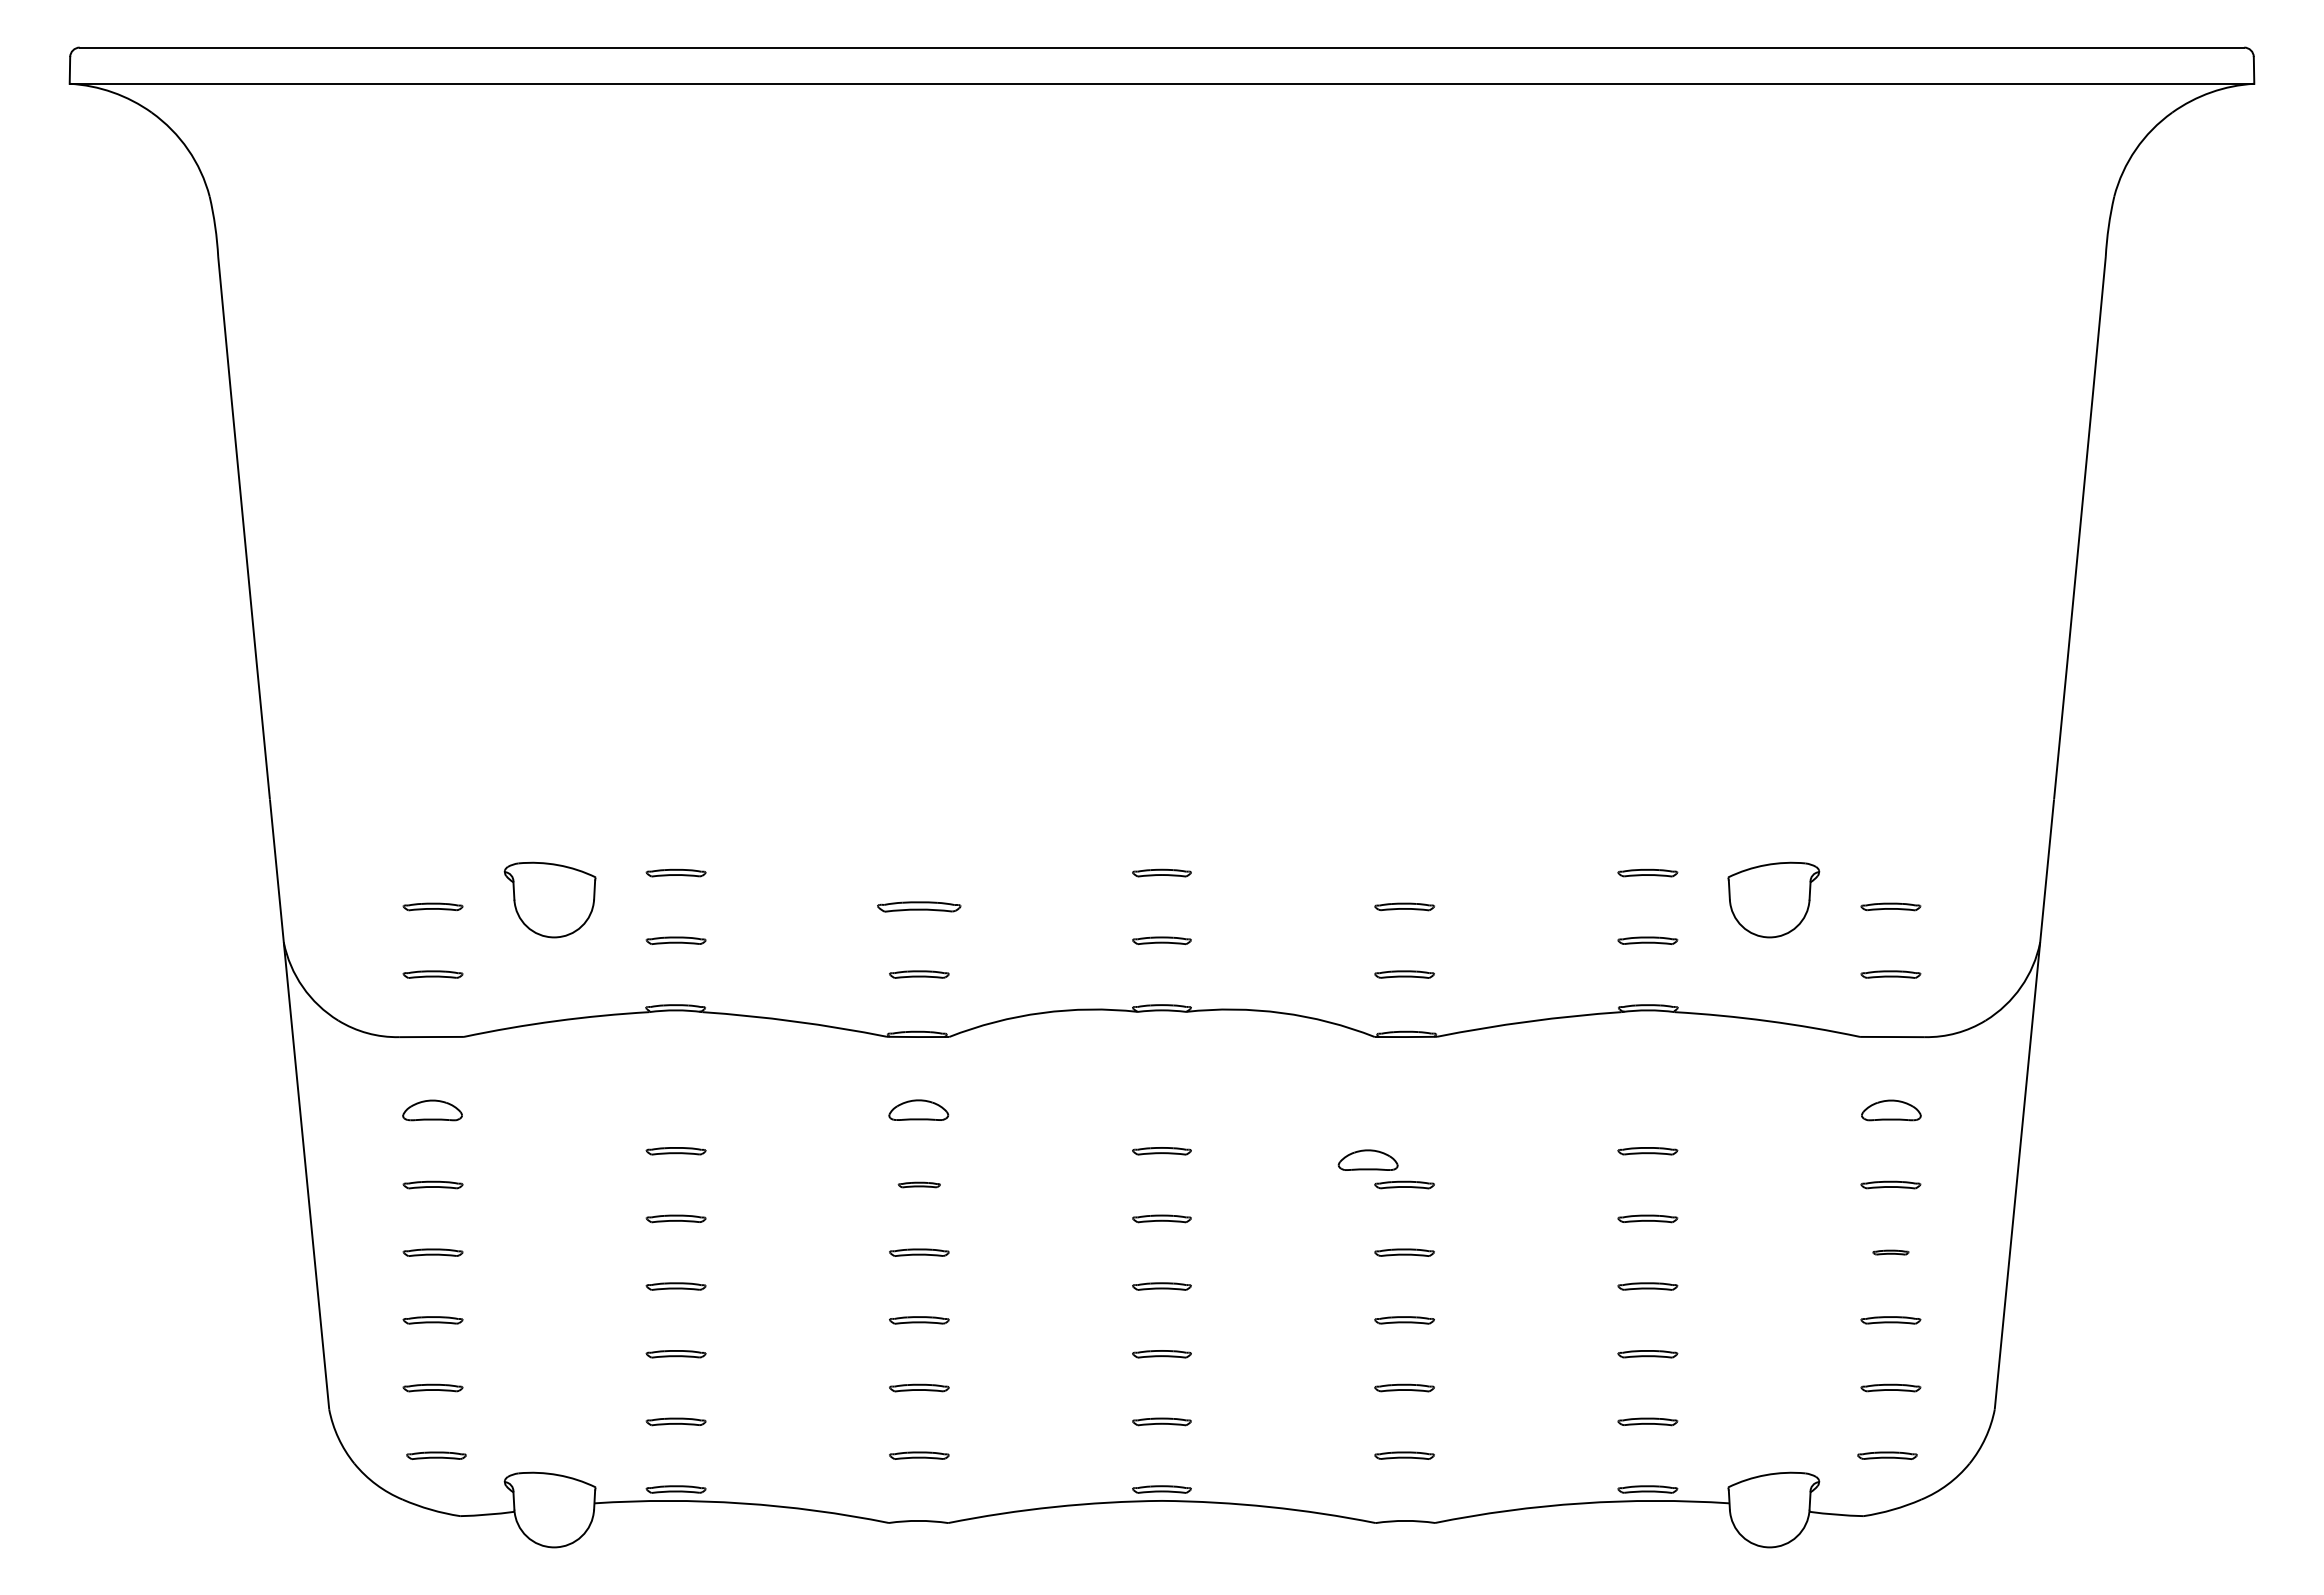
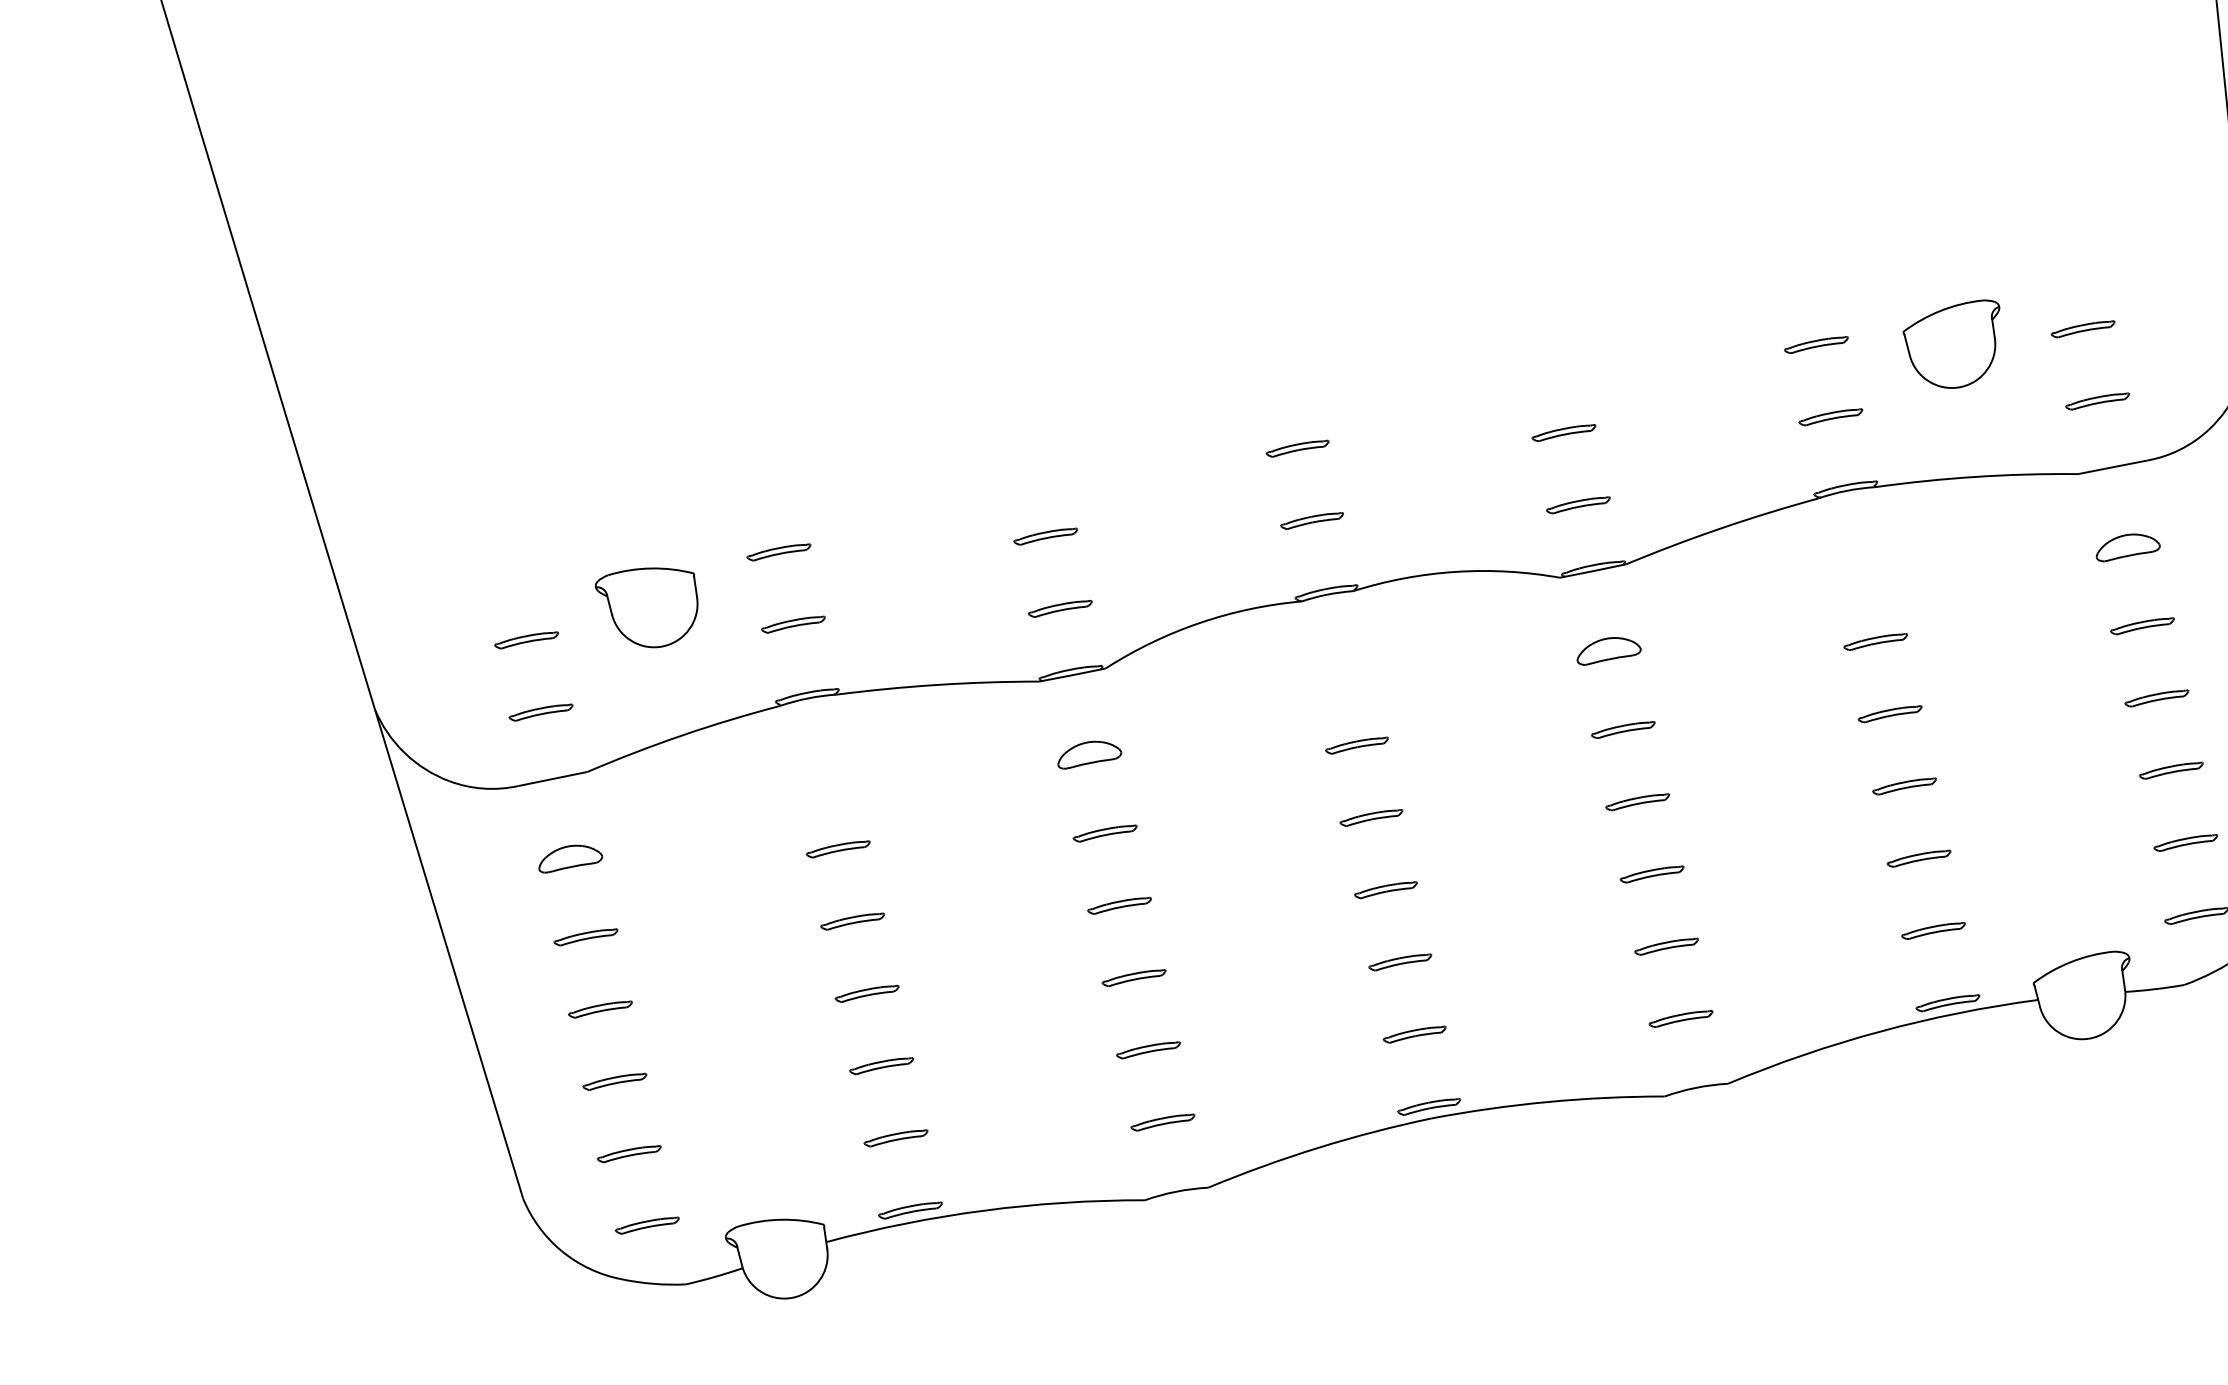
part: (919, 906) -> (1046, 535), size x0.71
part: (1367, 1159) -> (1607, 648), moved
part: (919, 1184) -> (1105, 832), size x1.43
part: (1890, 1252) -> (2156, 697), size x1.67

